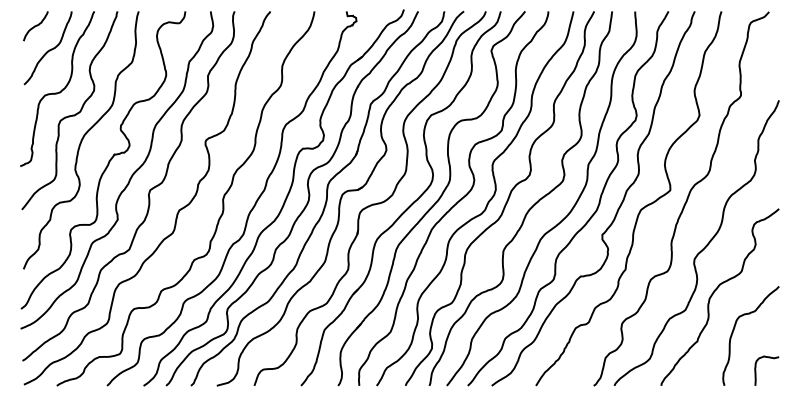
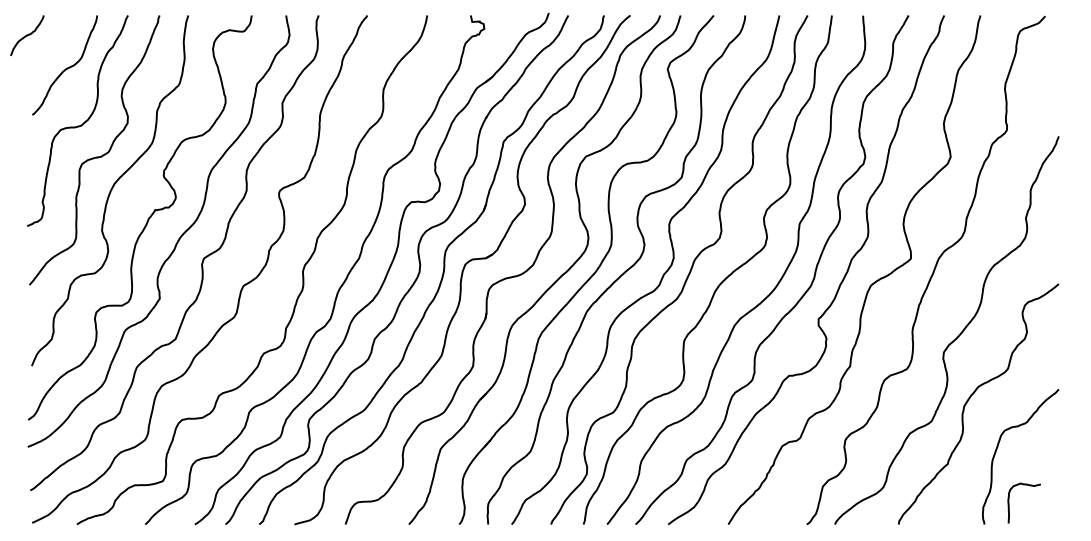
curve: (35, 26) -> (27, 35), moved
curve: (756, 370) -> (1009, 502), moved

